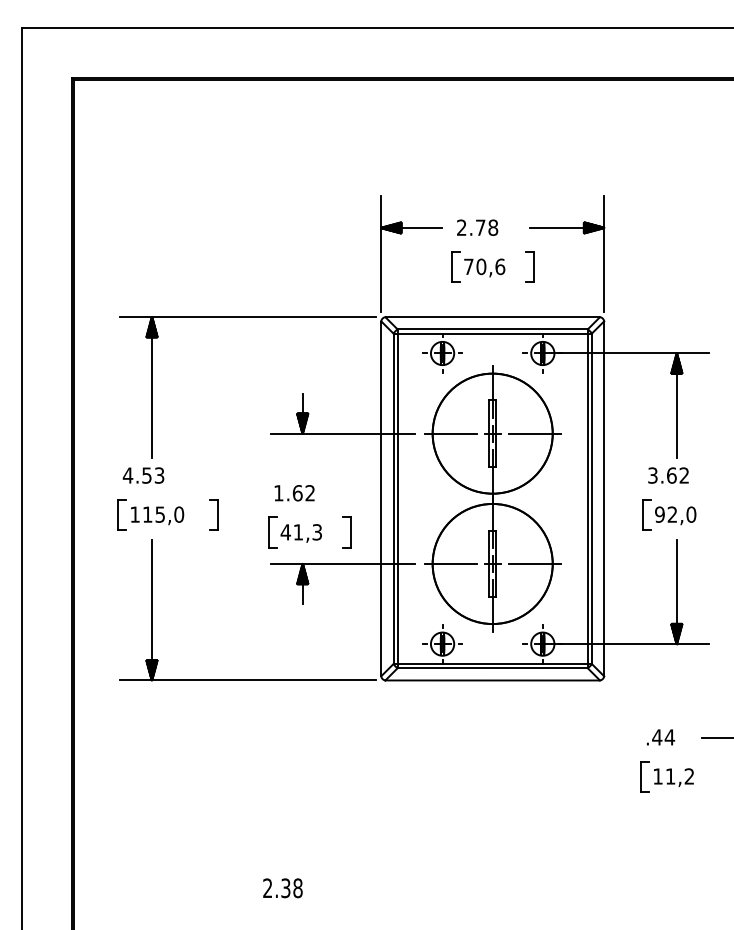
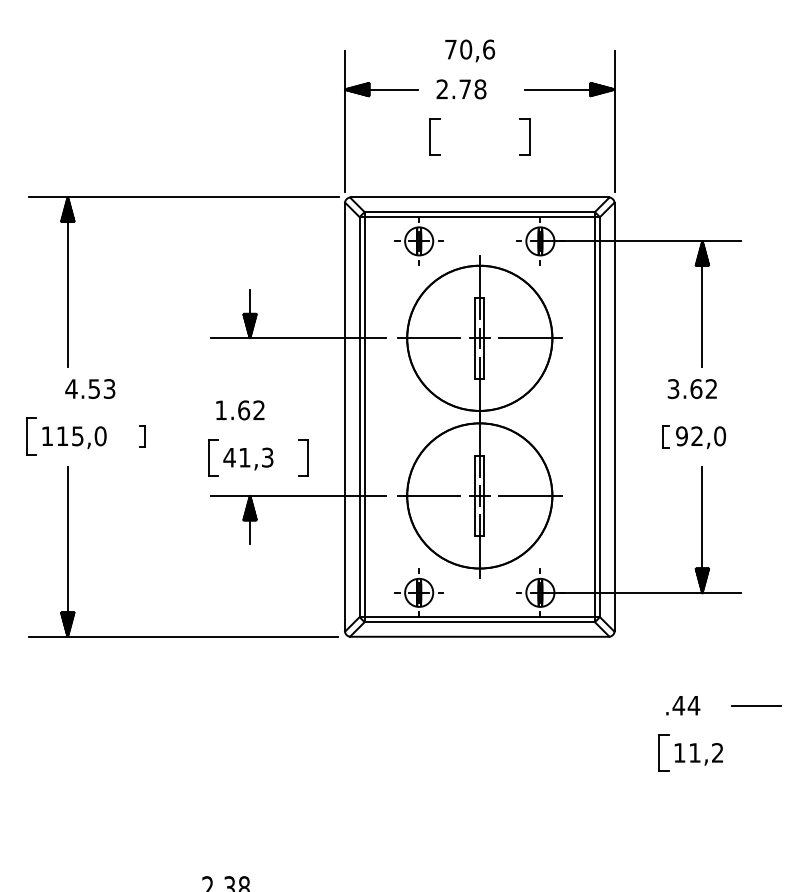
text: (484, 267) -> (469, 50), moved
text: (143, 475) -> (90, 388), moved
part: (213, 514) -> (142, 436), size x0.6
part: (646, 514) -> (665, 436), size x0.6

